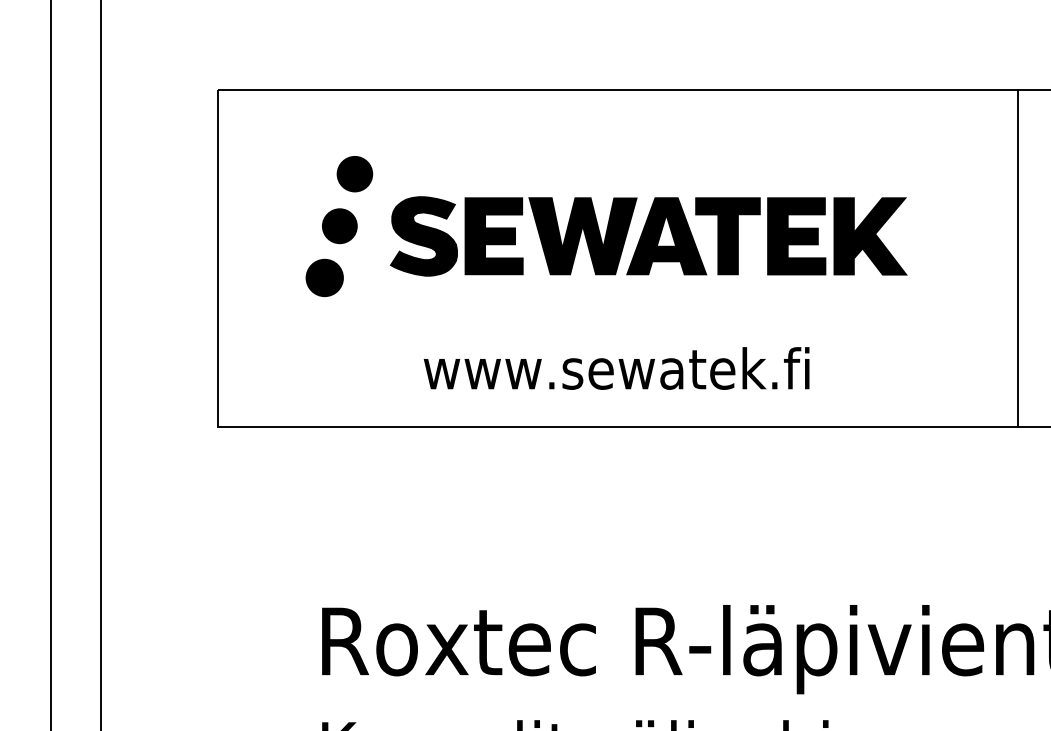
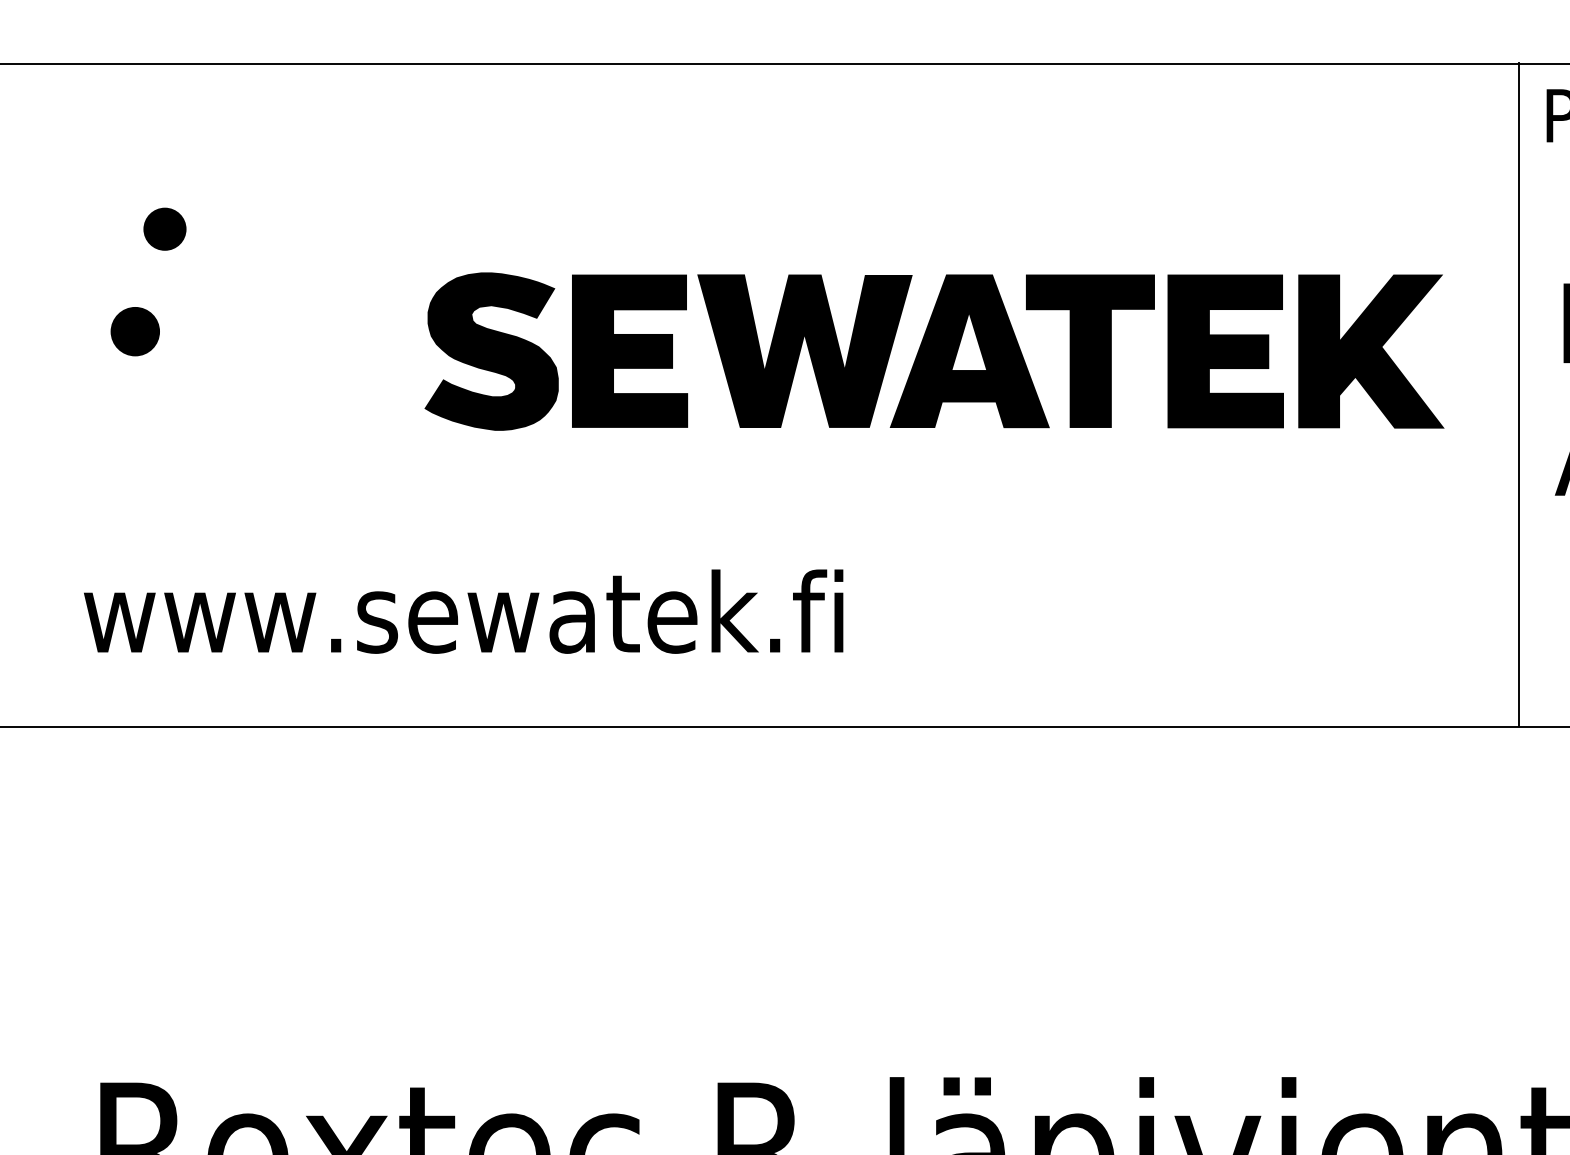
part: (354, 174) -> (164, 229), size x0.6
part: (339, 226) -> (134, 332), size x0.7
part: (648, 236) -> (933, 351), moved
line: (1017, 258) -> (1518, 395), moved
part: (324, 277) -> (105, 432), removed
text: (616, 368) -> (463, 611), moved

